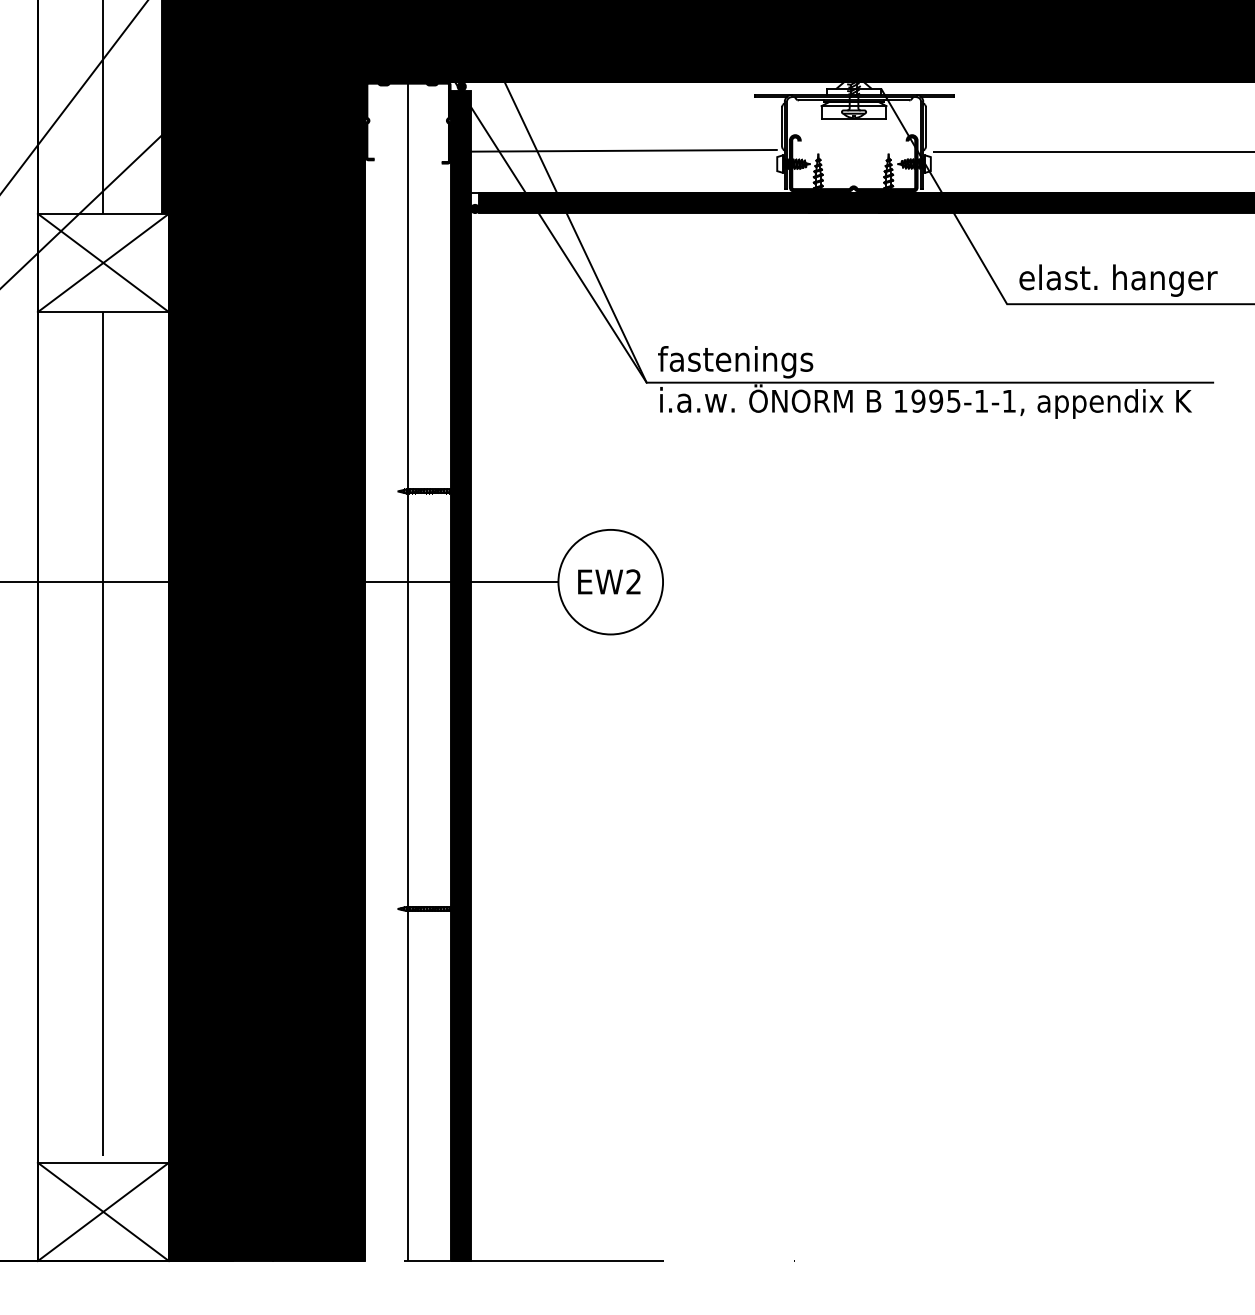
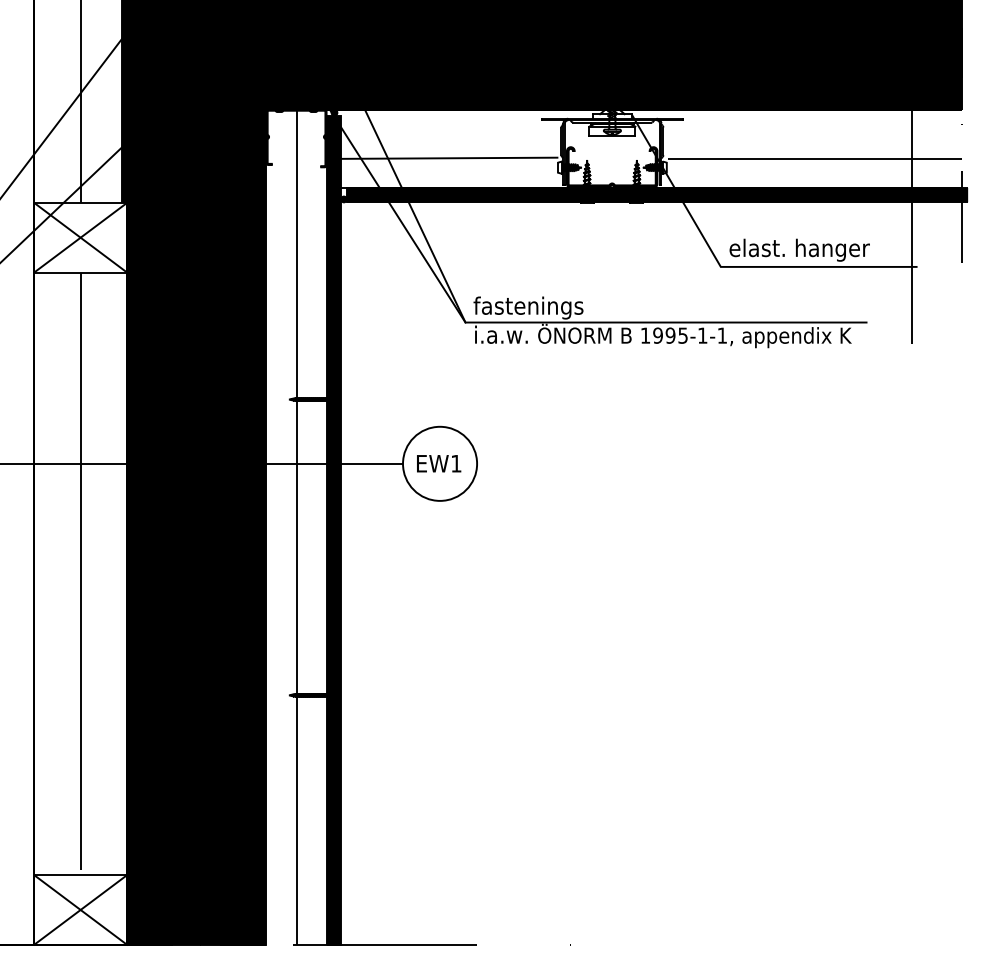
text: (633, 581) -> (456, 463), EW2 -> EW1

